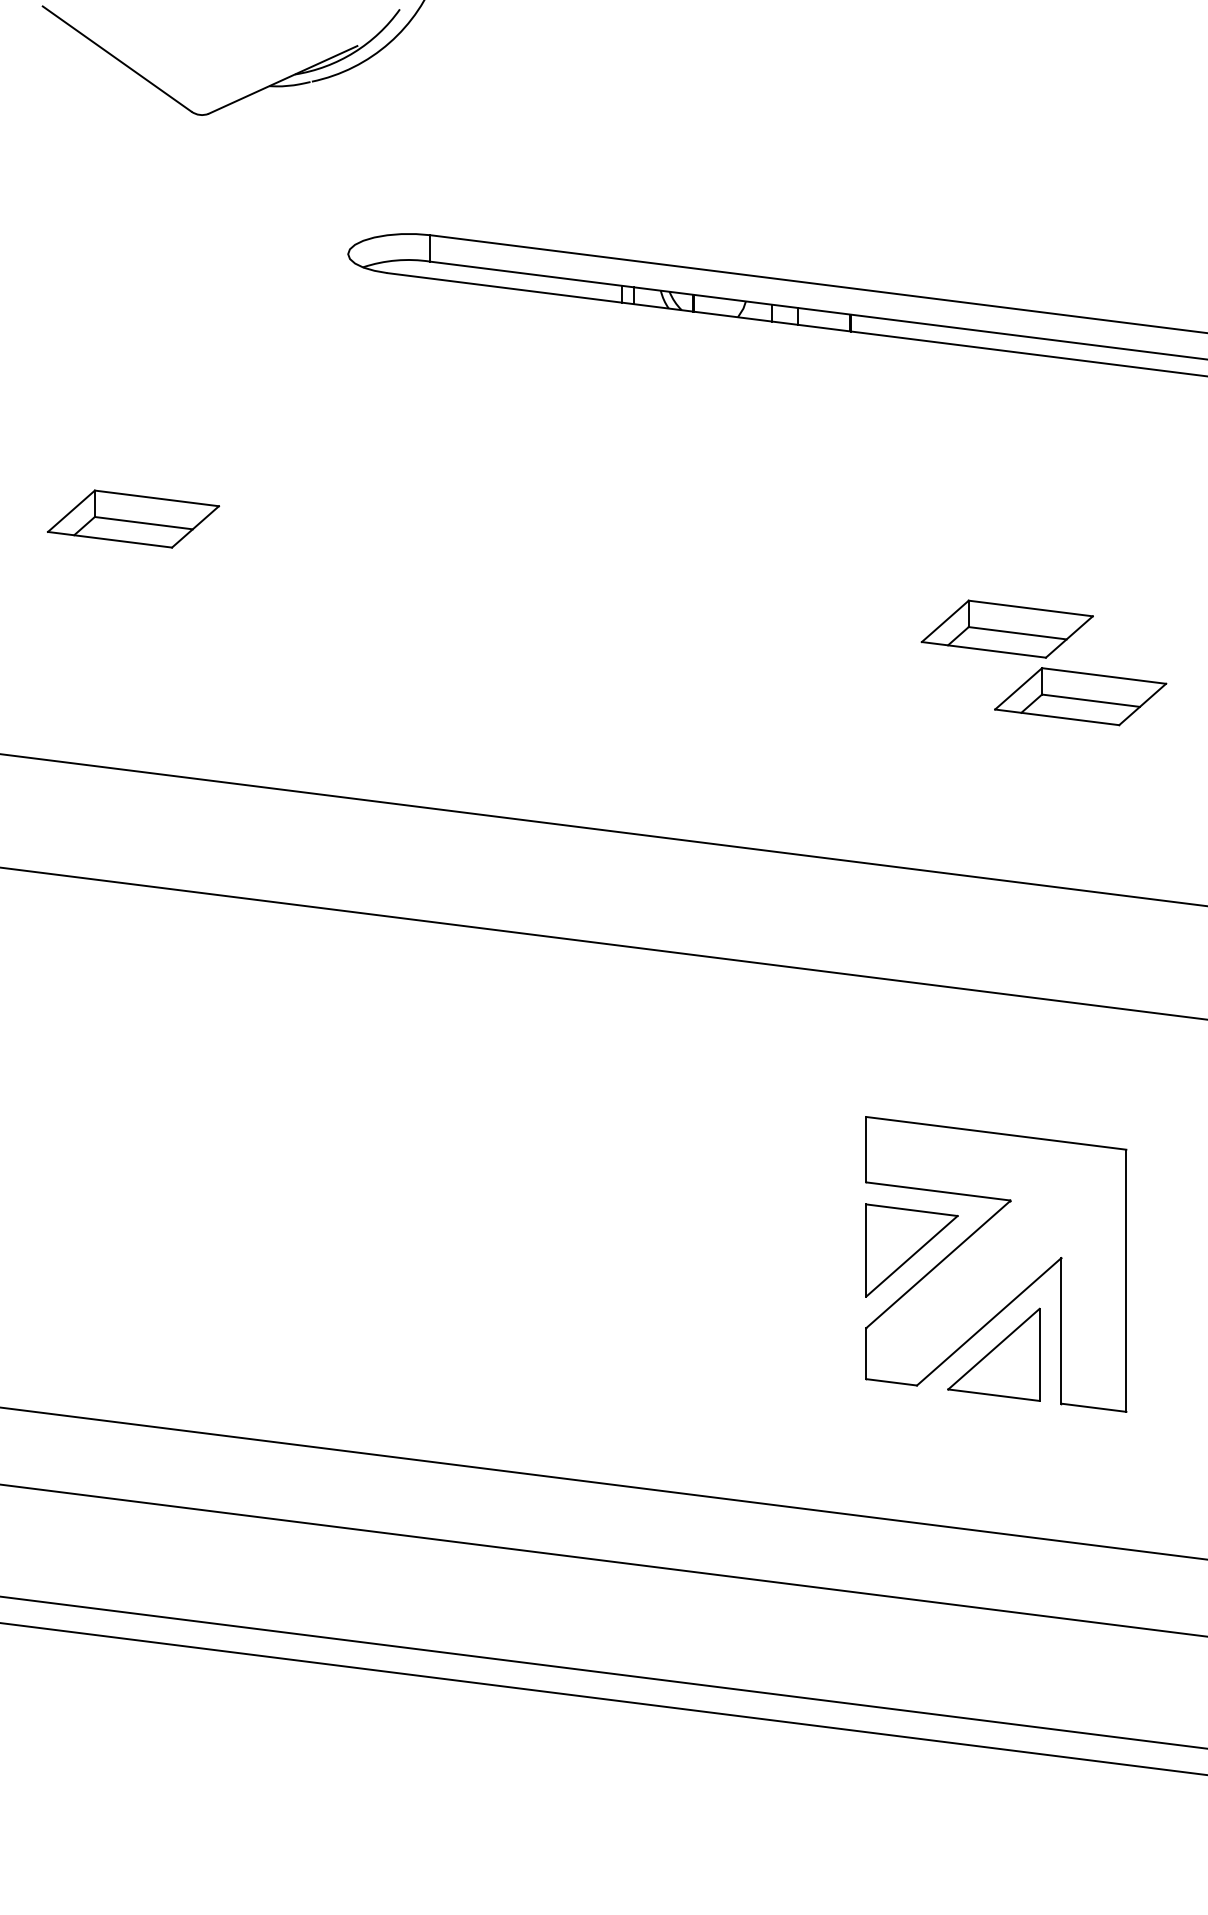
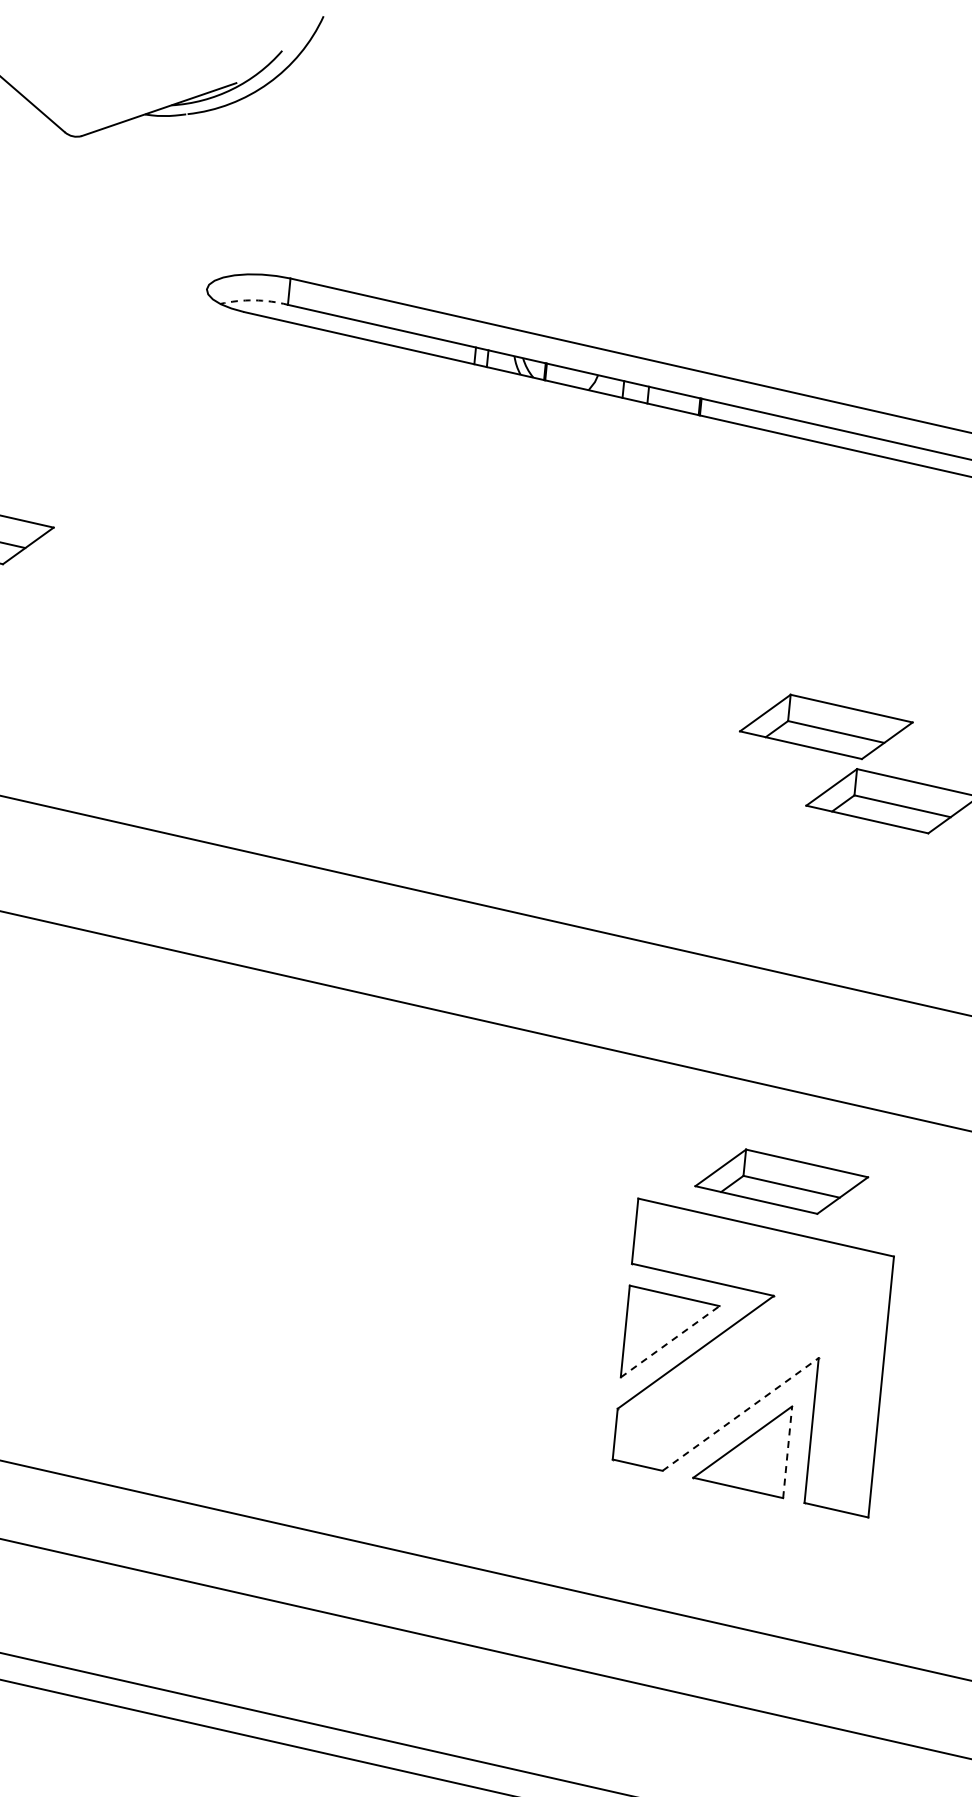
arc: (396, 260) -> (254, 300), solid -> dashed
part: (1006, 1085) -> (780, 1180), added
line: (911, 1256) -> (669, 1341), solid -> dashed
line: (989, 1321) -> (741, 1414), solid -> dashed
line: (1039, 1354) -> (787, 1451), solid -> dashed

